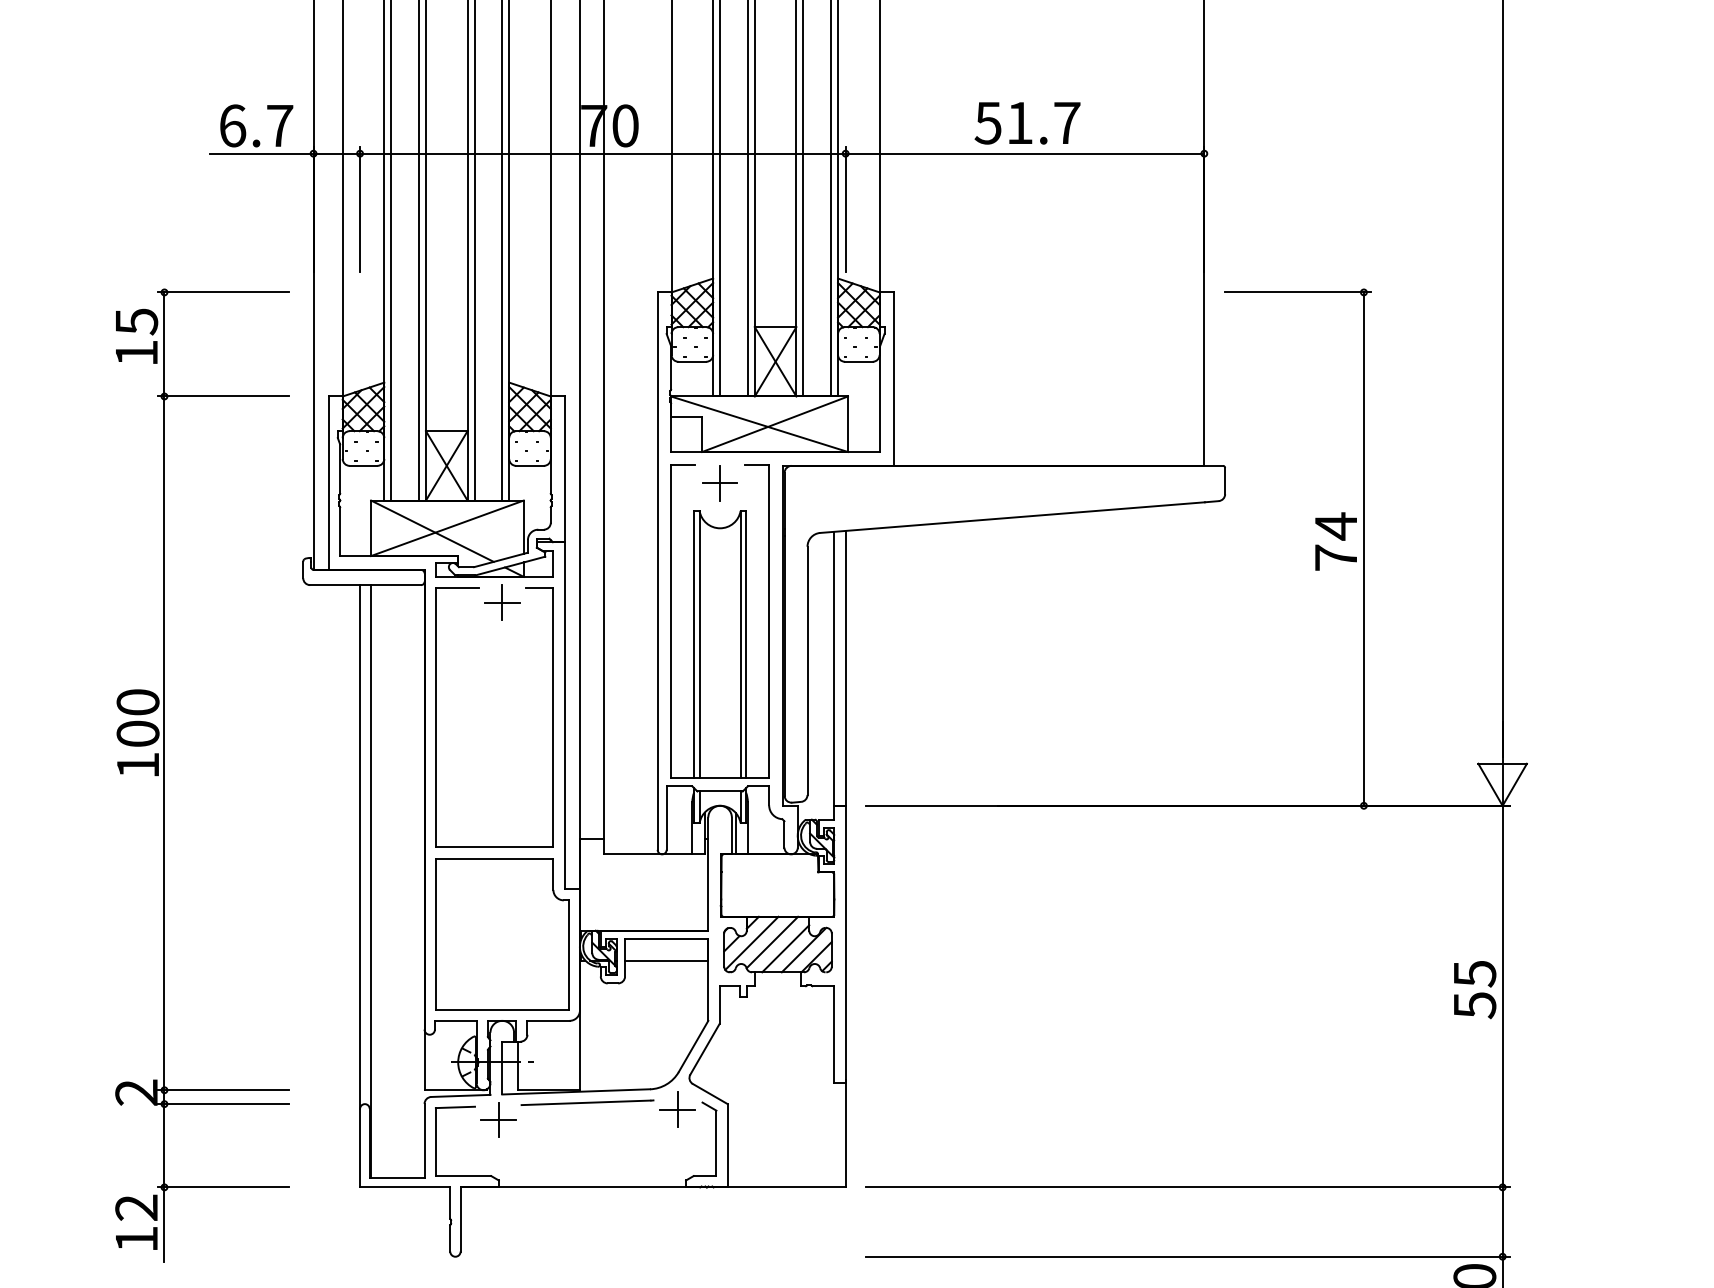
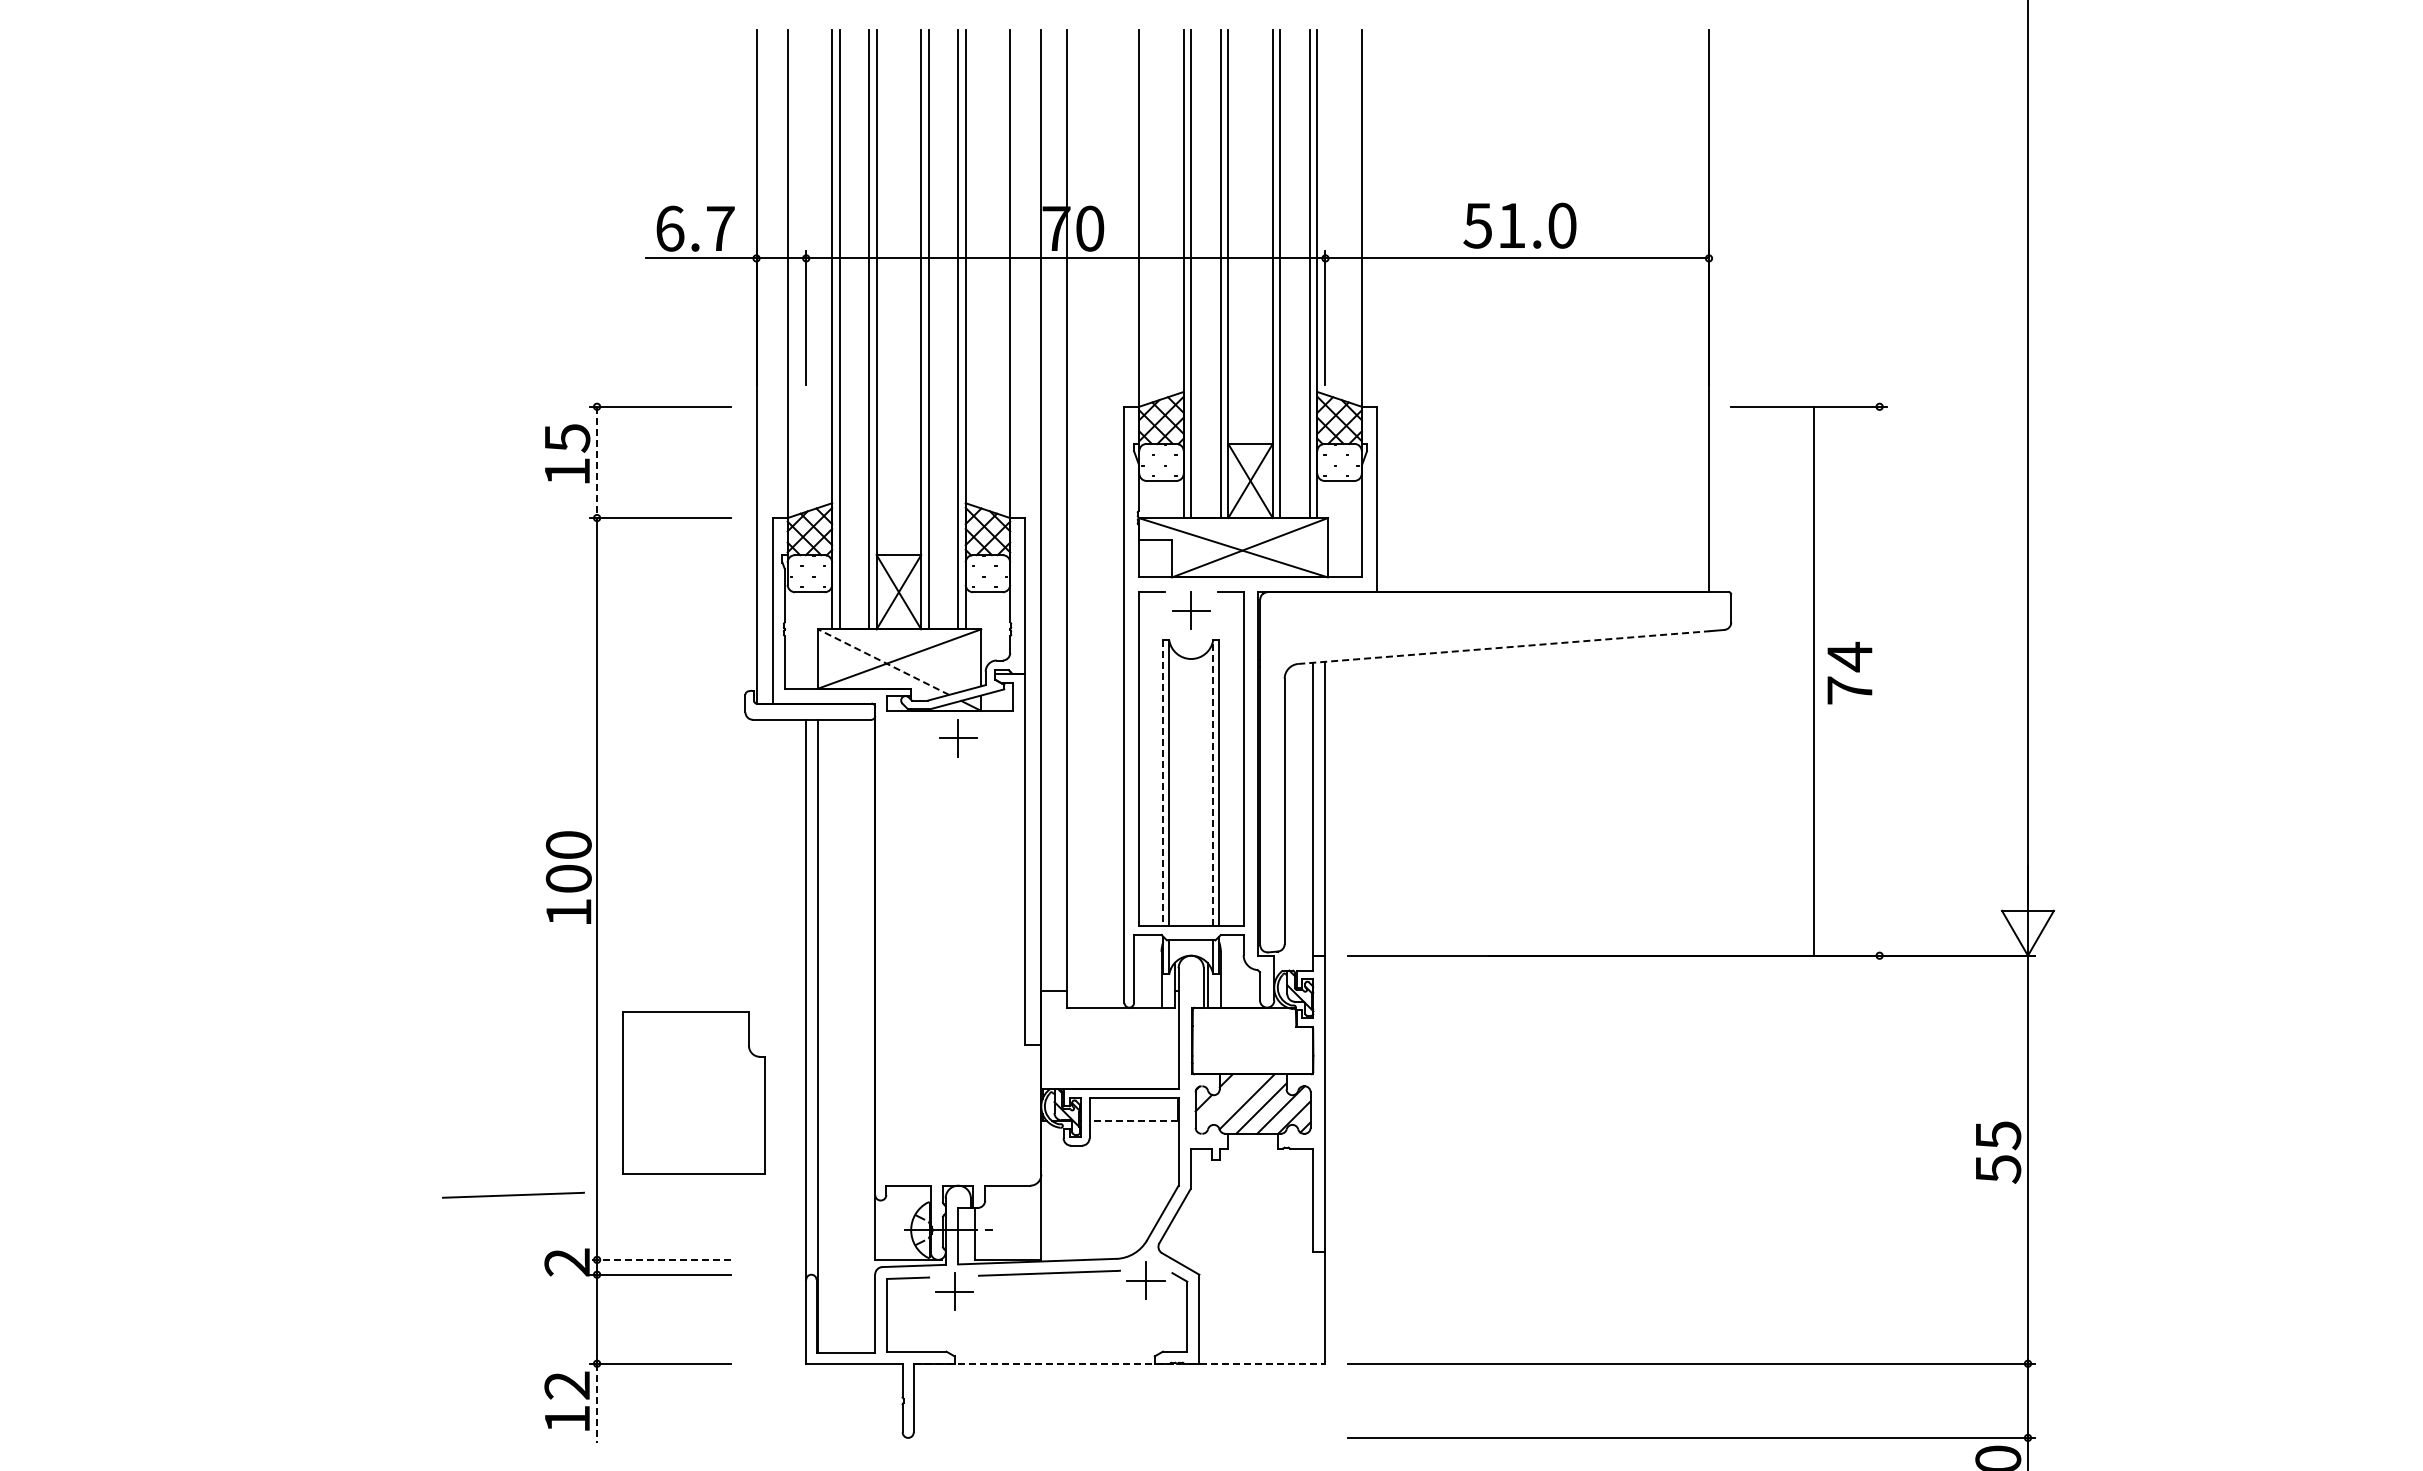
text: (1067, 122) -> (1562, 225), 51.7 -> 51.0
line: (164, 344) -> (597, 462), solid -> dashed
line: (1013, 517) -> (1504, 647), solid -> dashed
line: (432, 530) -> (883, 661), solid -> dashed
line: (1363, 548) -> (1813, 680), moved
line: (694, 644) -> (1163, 783), solid -> dashed
line: (740, 644) -> (1213, 783), solid -> dashed
part: (436, 717) -> (887, 861), removed
part: (501, 933) -> (693, 1092), moved
line: (751, 943) -> (1224, 1102), removed
line: (666, 960) -> (1133, 1121), solid -> dashed
line: (86, 1029) -> (513, 1194), added
line: (222, 1089) -> (659, 1259), solid -> dashed
line: (653, 1187) -> (1119, 1363), solid -> dashed
line: (164, 1224) -> (597, 1403), solid -> dashed

